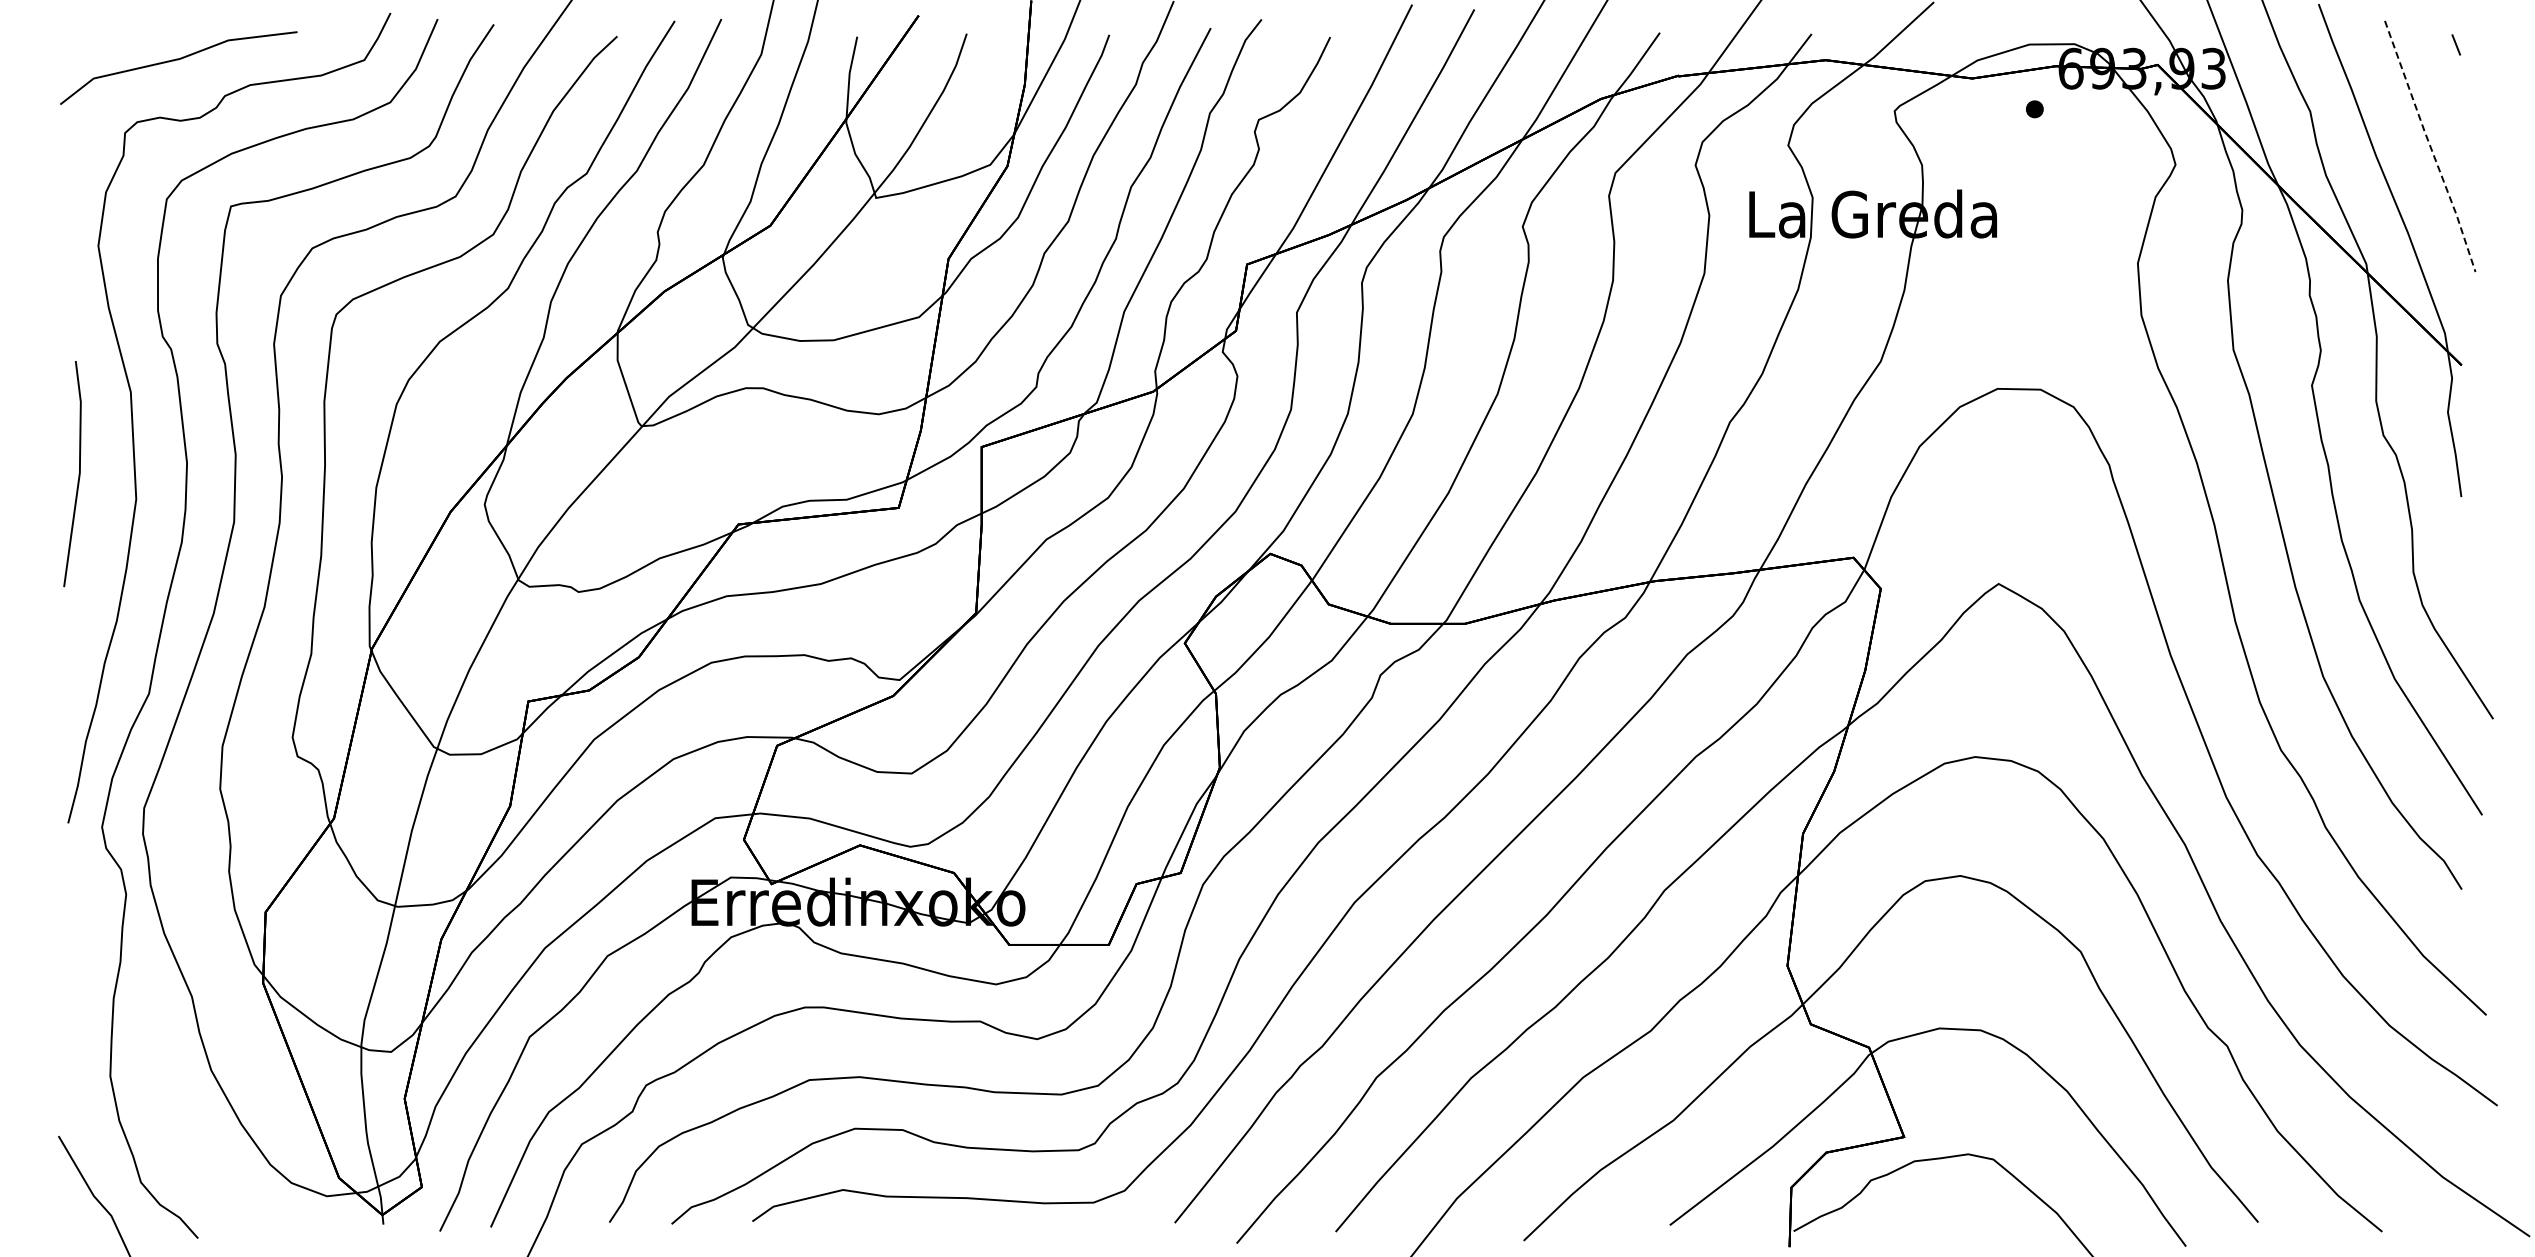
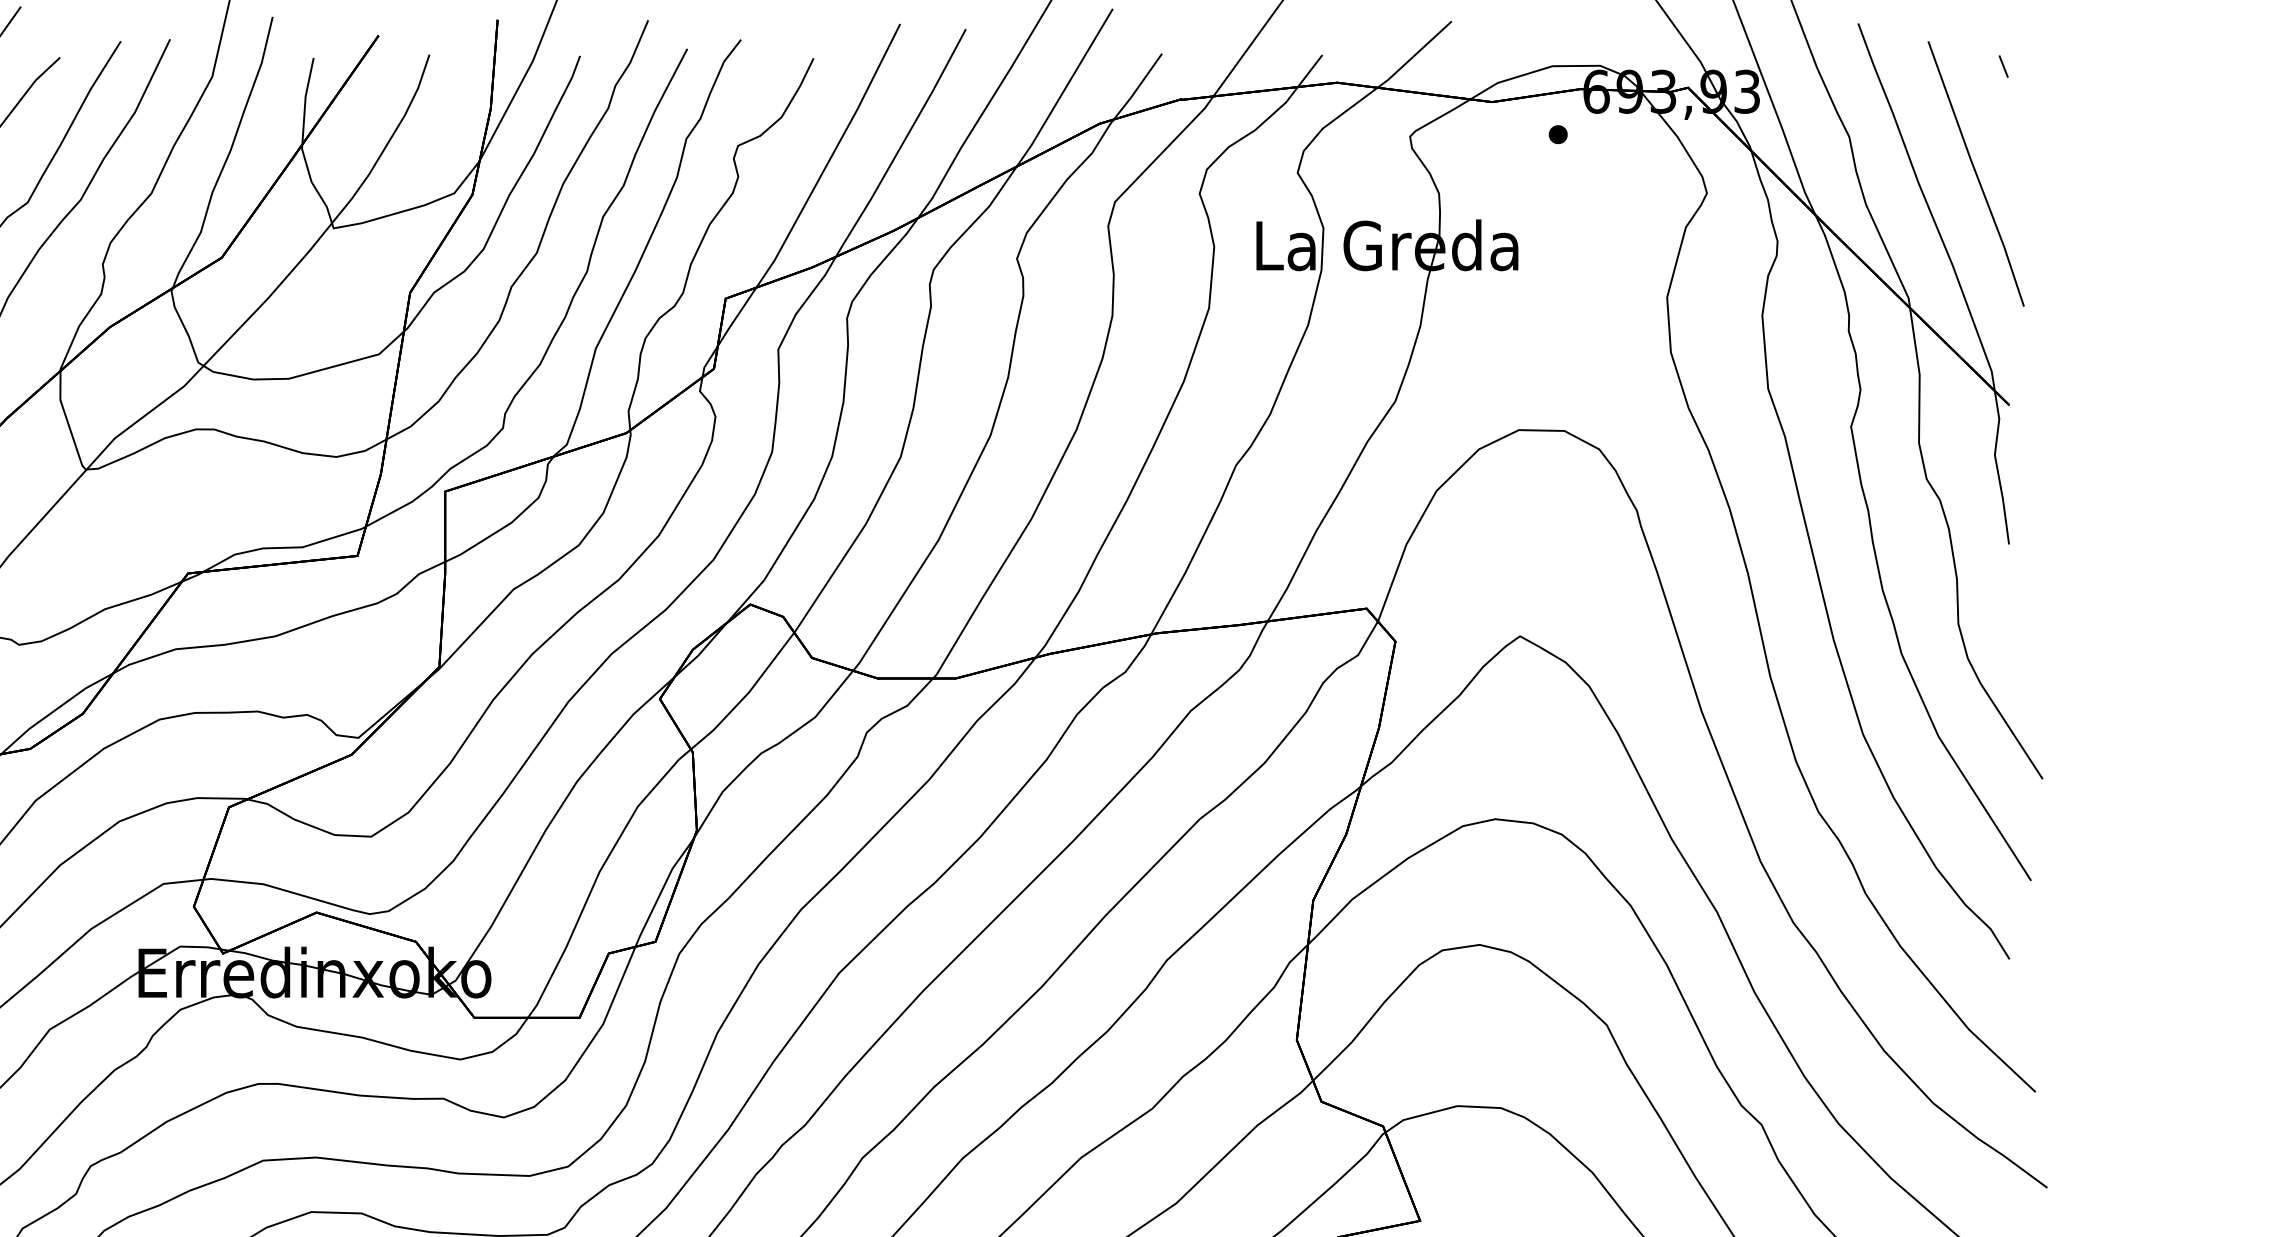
line: (2430, 147) -> (1976, 175), dashed -> solid

